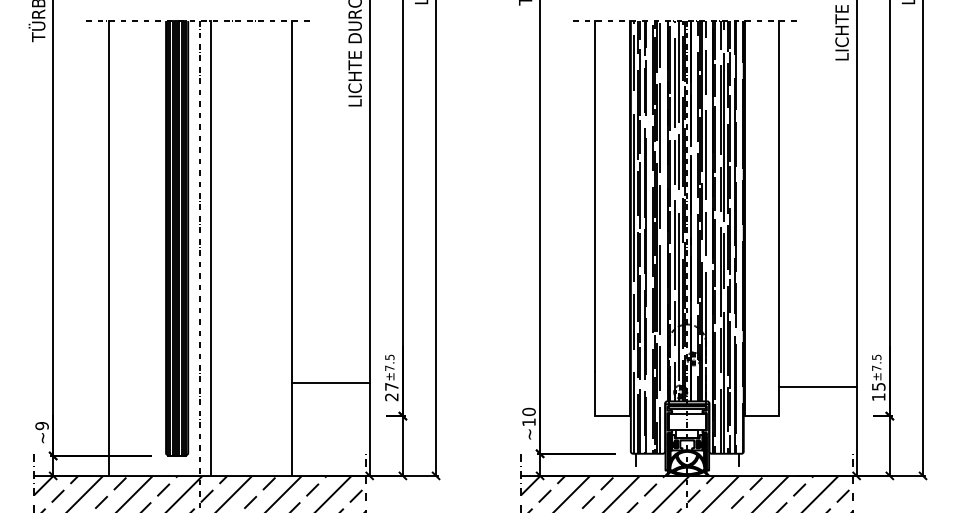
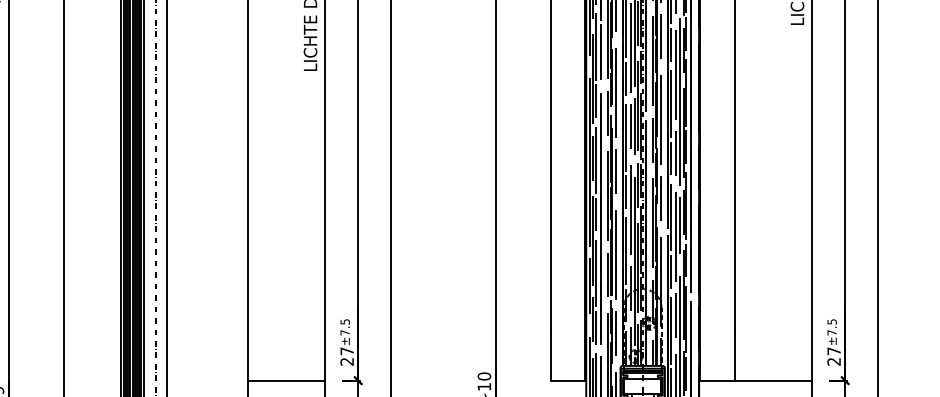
line: (330, 383) -> (285, 381), moved
line: (817, 387) -> (772, 381), moved
text: (878, 392) -> (833, 357), 15 -> 27

